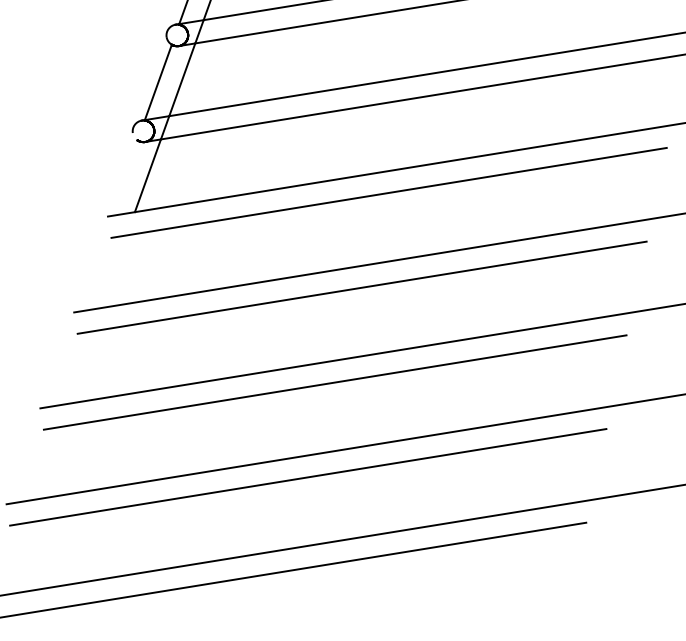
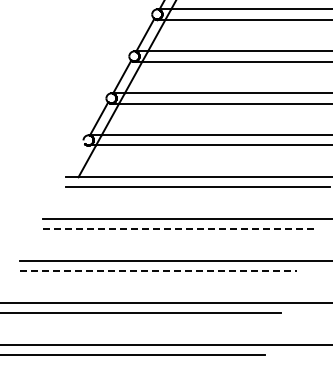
line: (362, 287) -> (178, 229), solid -> dashed
line: (334, 382) -> (158, 271), solid -> dashed

